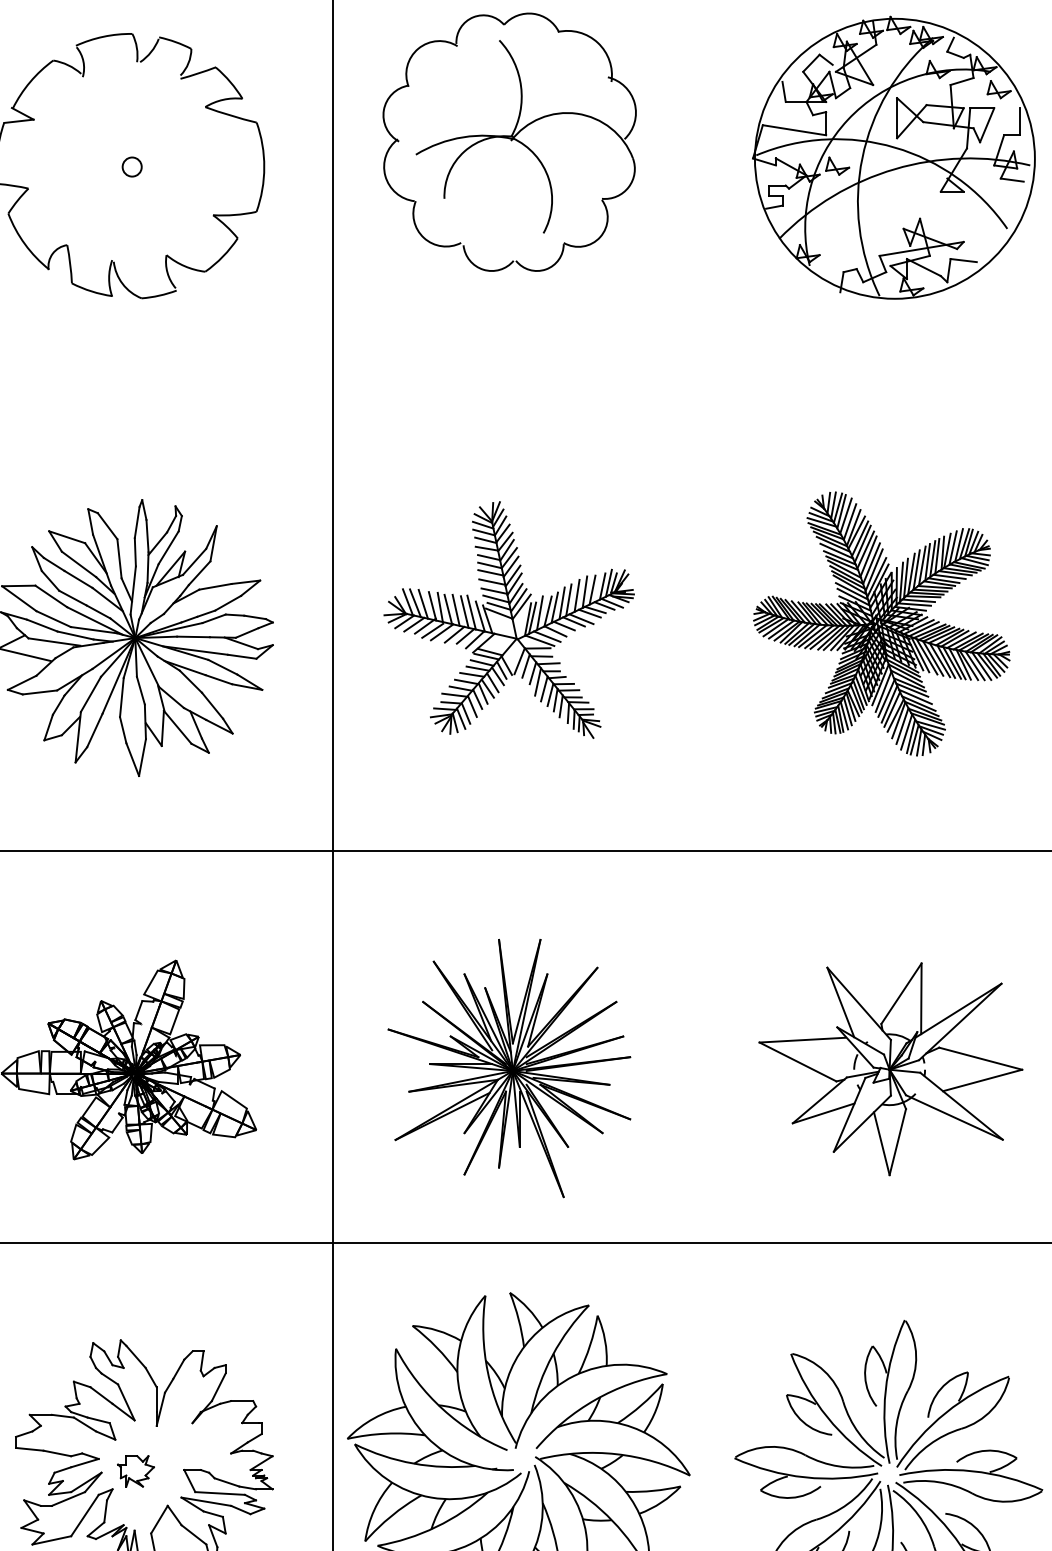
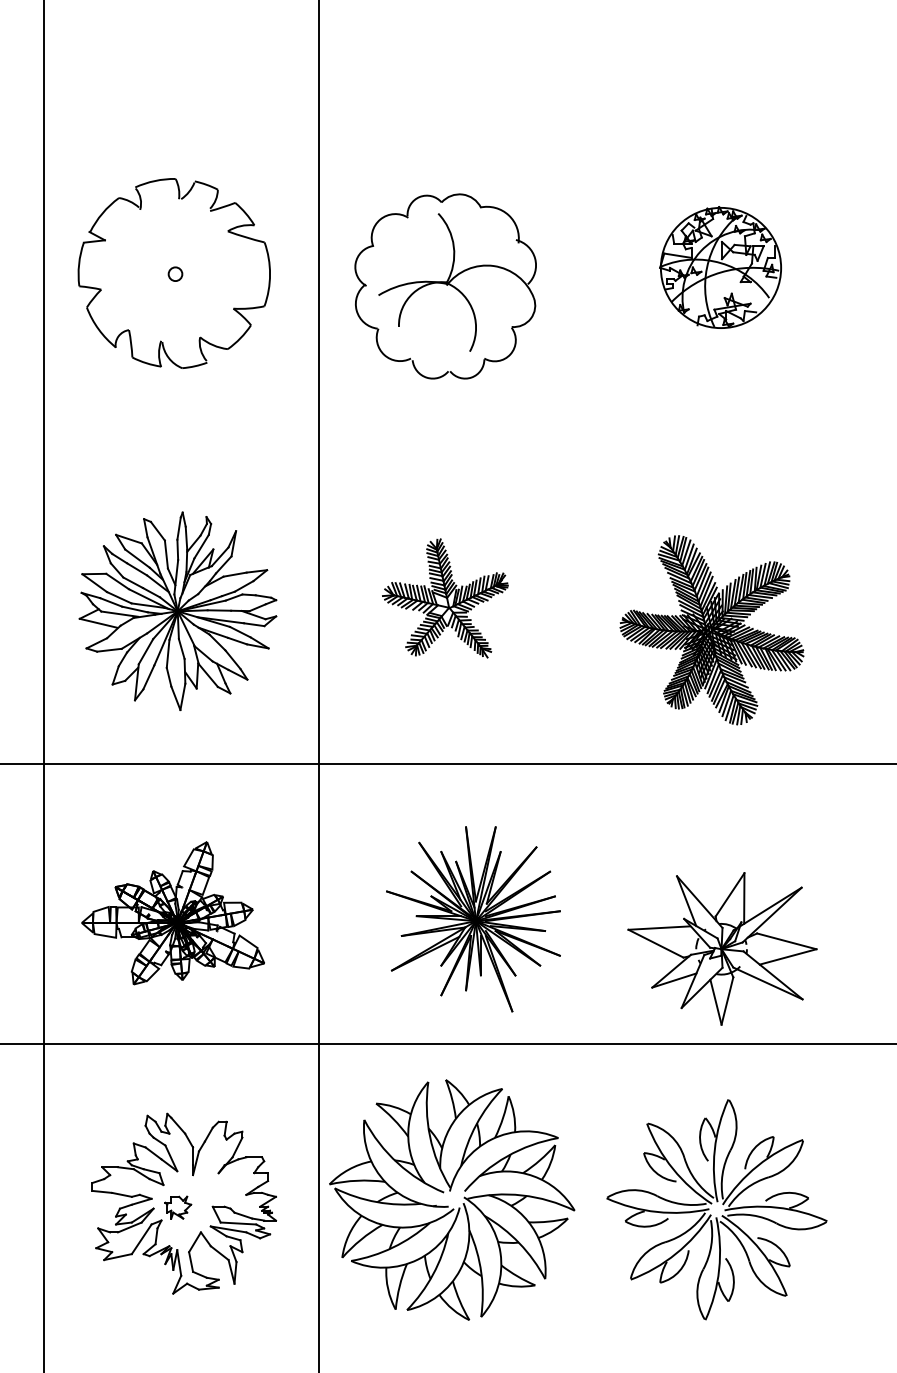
part: (509, 142) -> (445, 286), moved
part: (893, 157) -> (720, 267), size x0.6
part: (509, 620) -> (445, 598), size x0.7
part: (881, 624) -> (711, 630), moved
part: (509, 1068) -> (473, 919), moved
part: (890, 1068) -> (722, 948), moved

